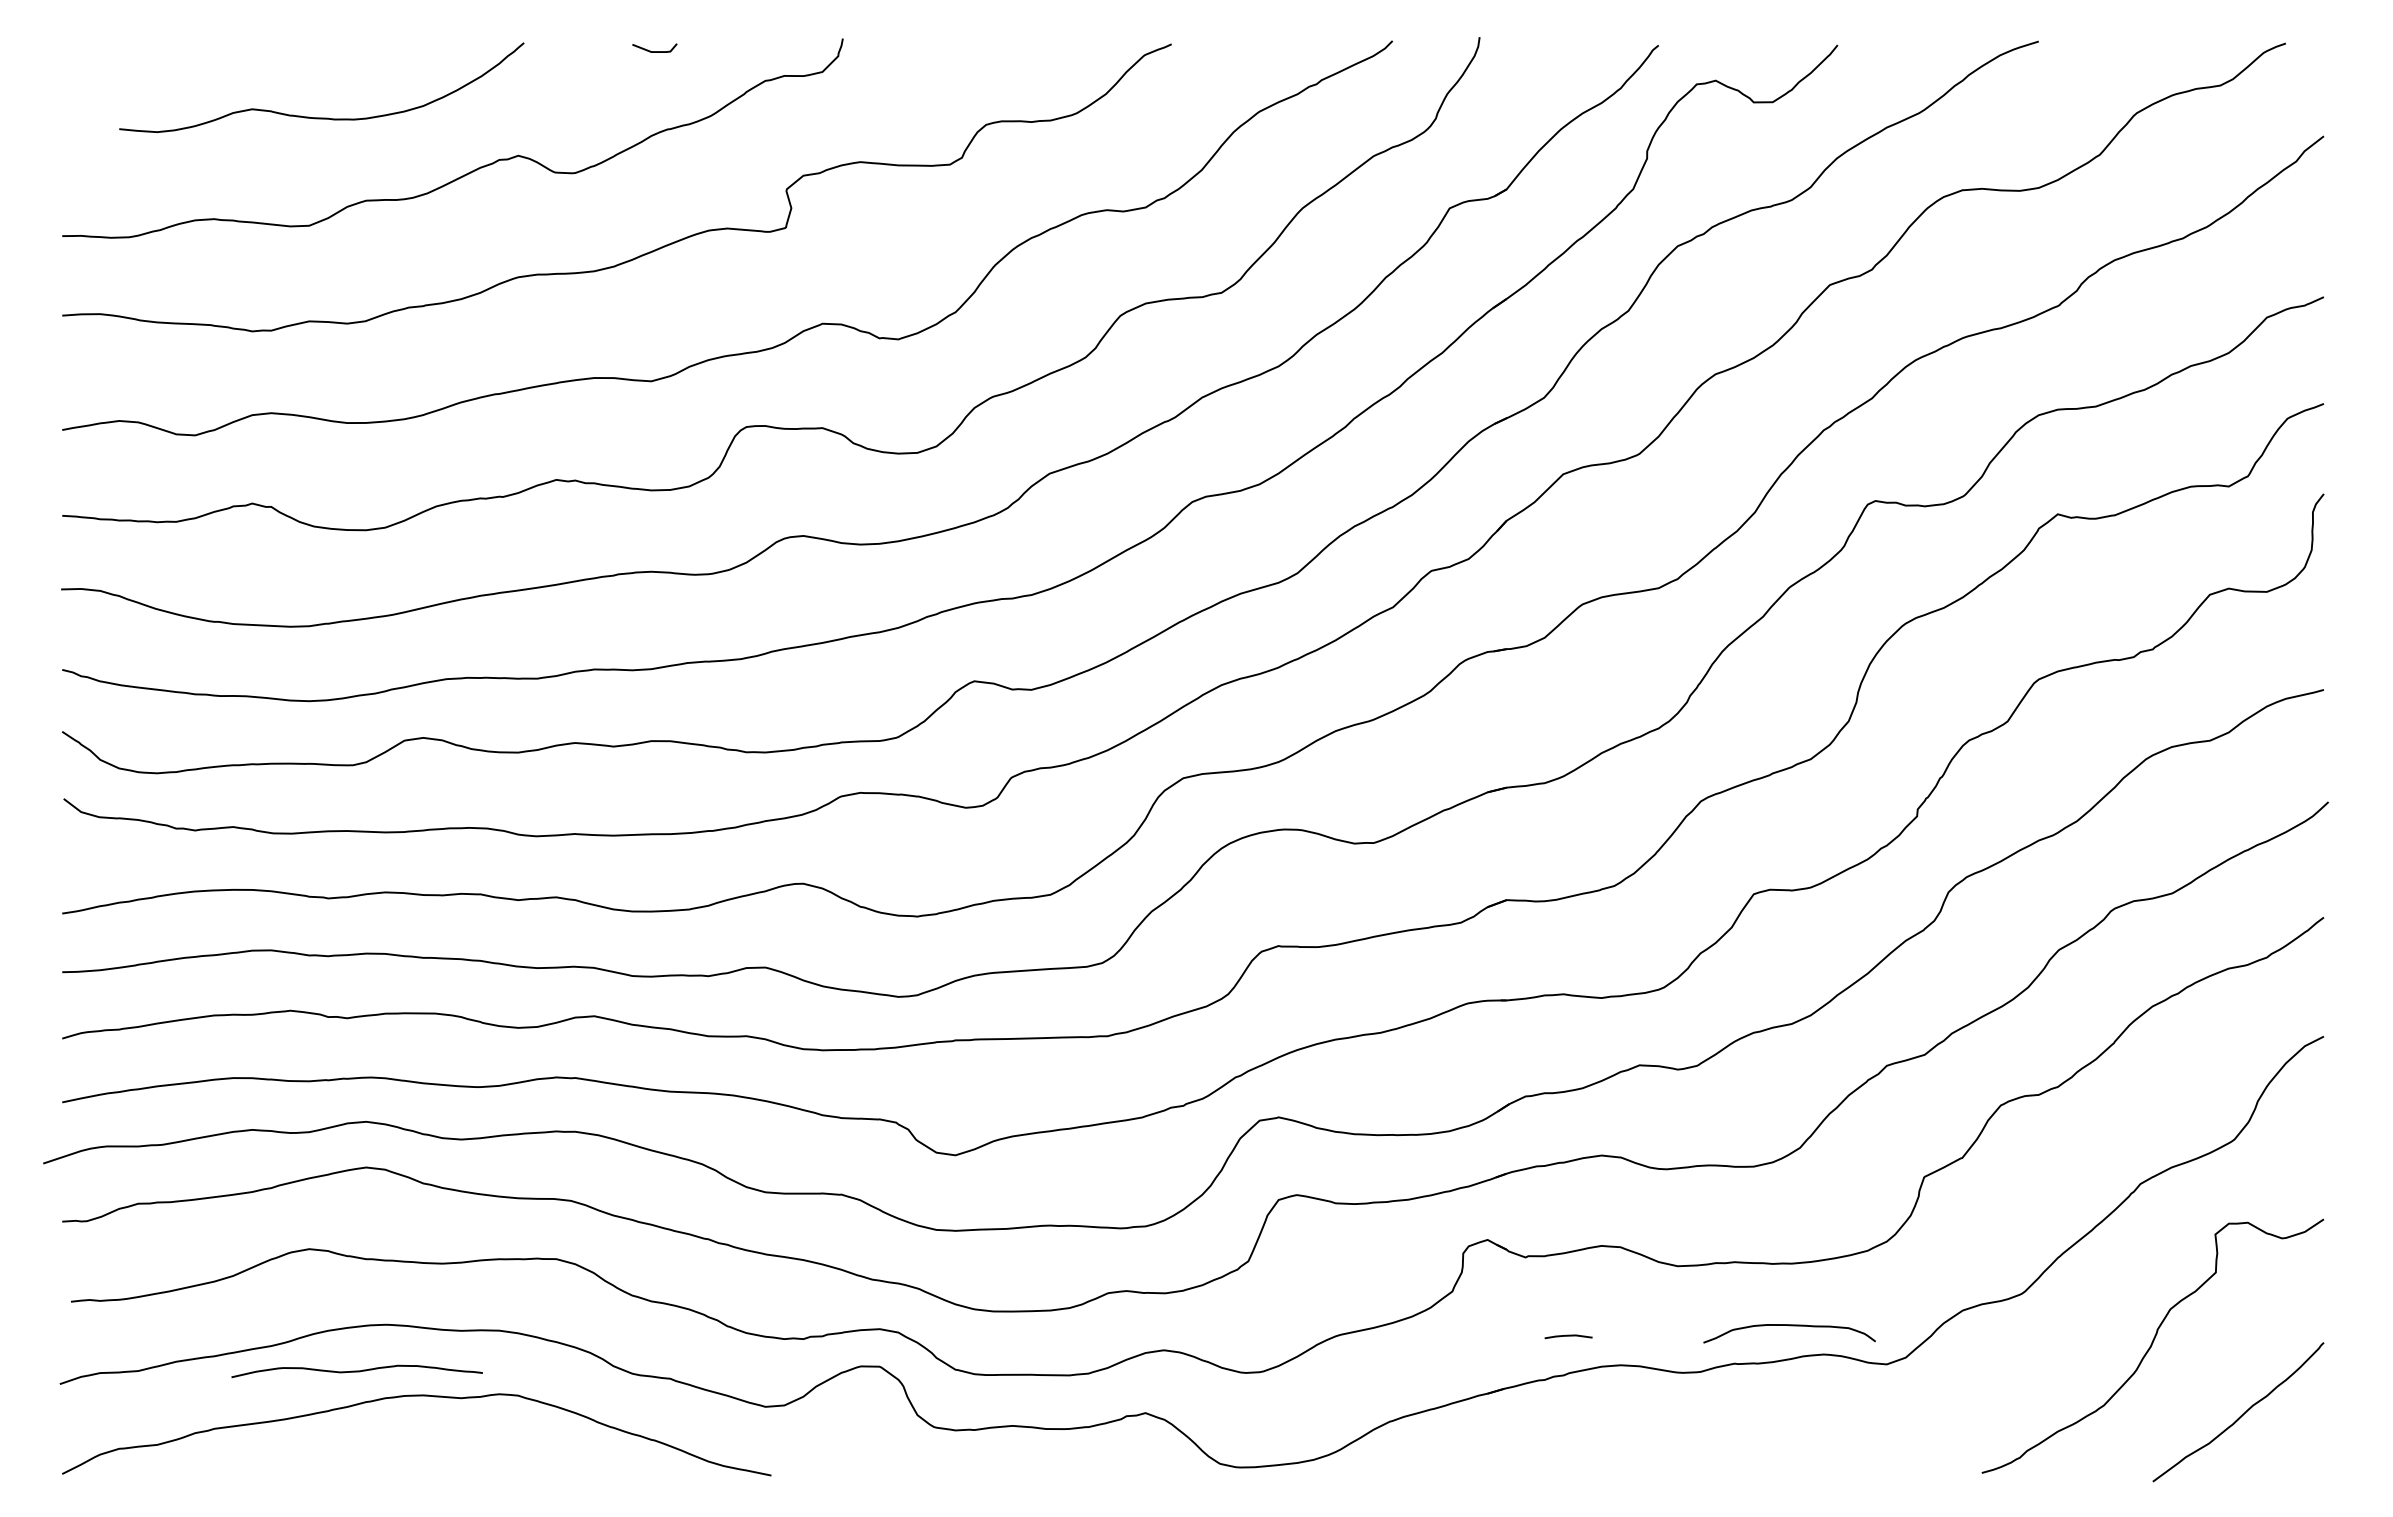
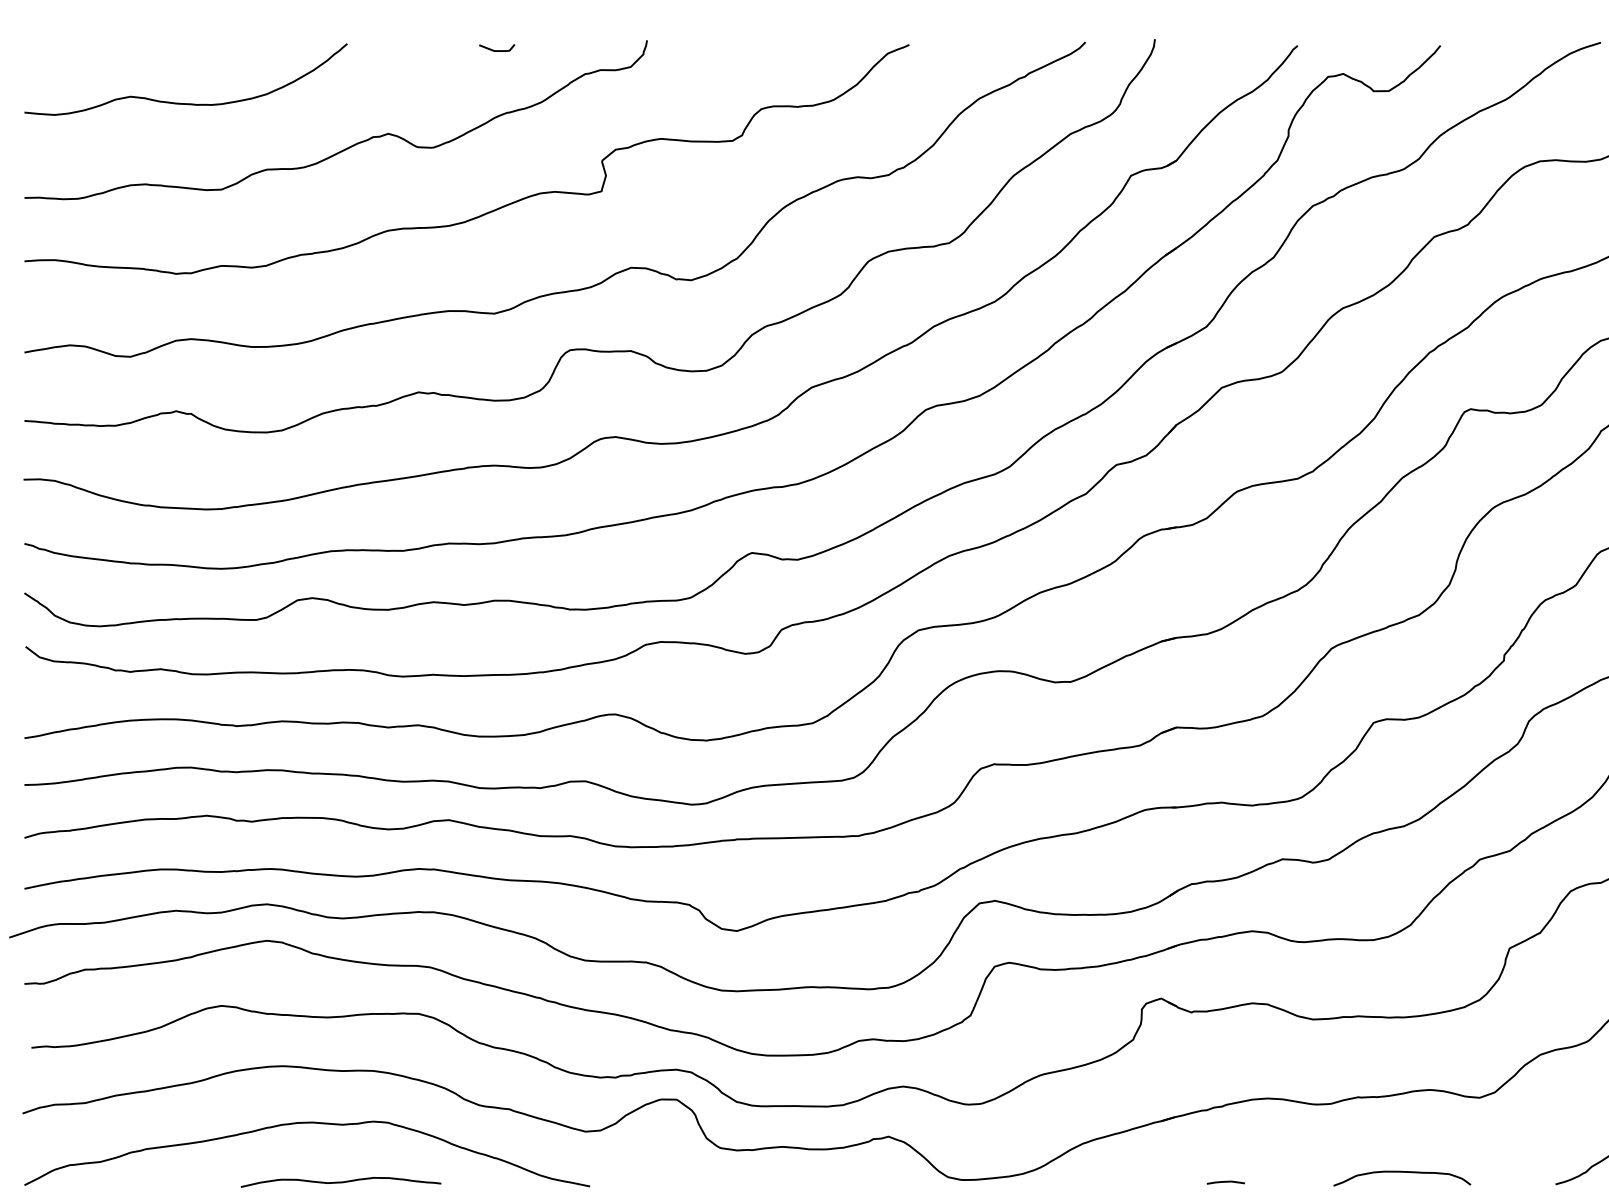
curve: (321, 117) -> (185, 103), moved
curve: (1789, 1326) -> (1402, 1172), moved
line: (1568, 1336) -> (1225, 1182), moved
curve: (356, 1371) -> (340, 1182), moved

